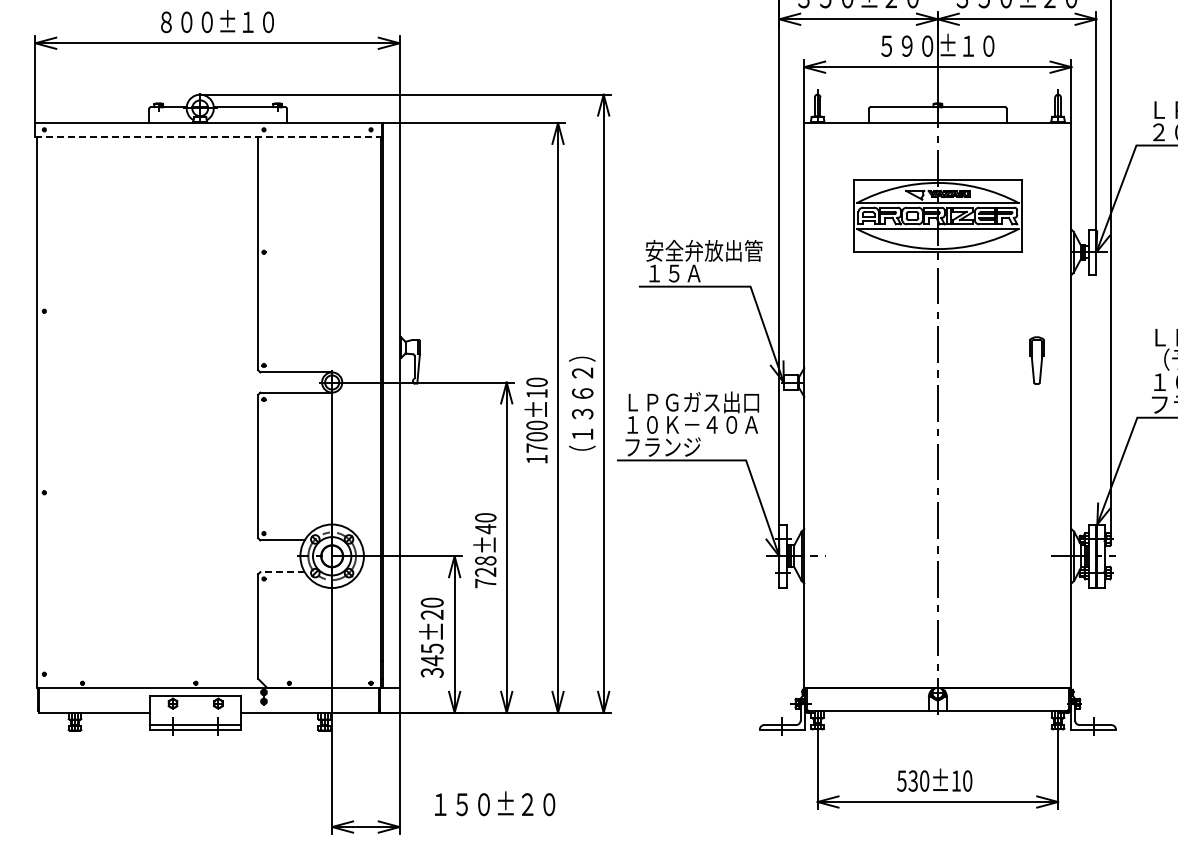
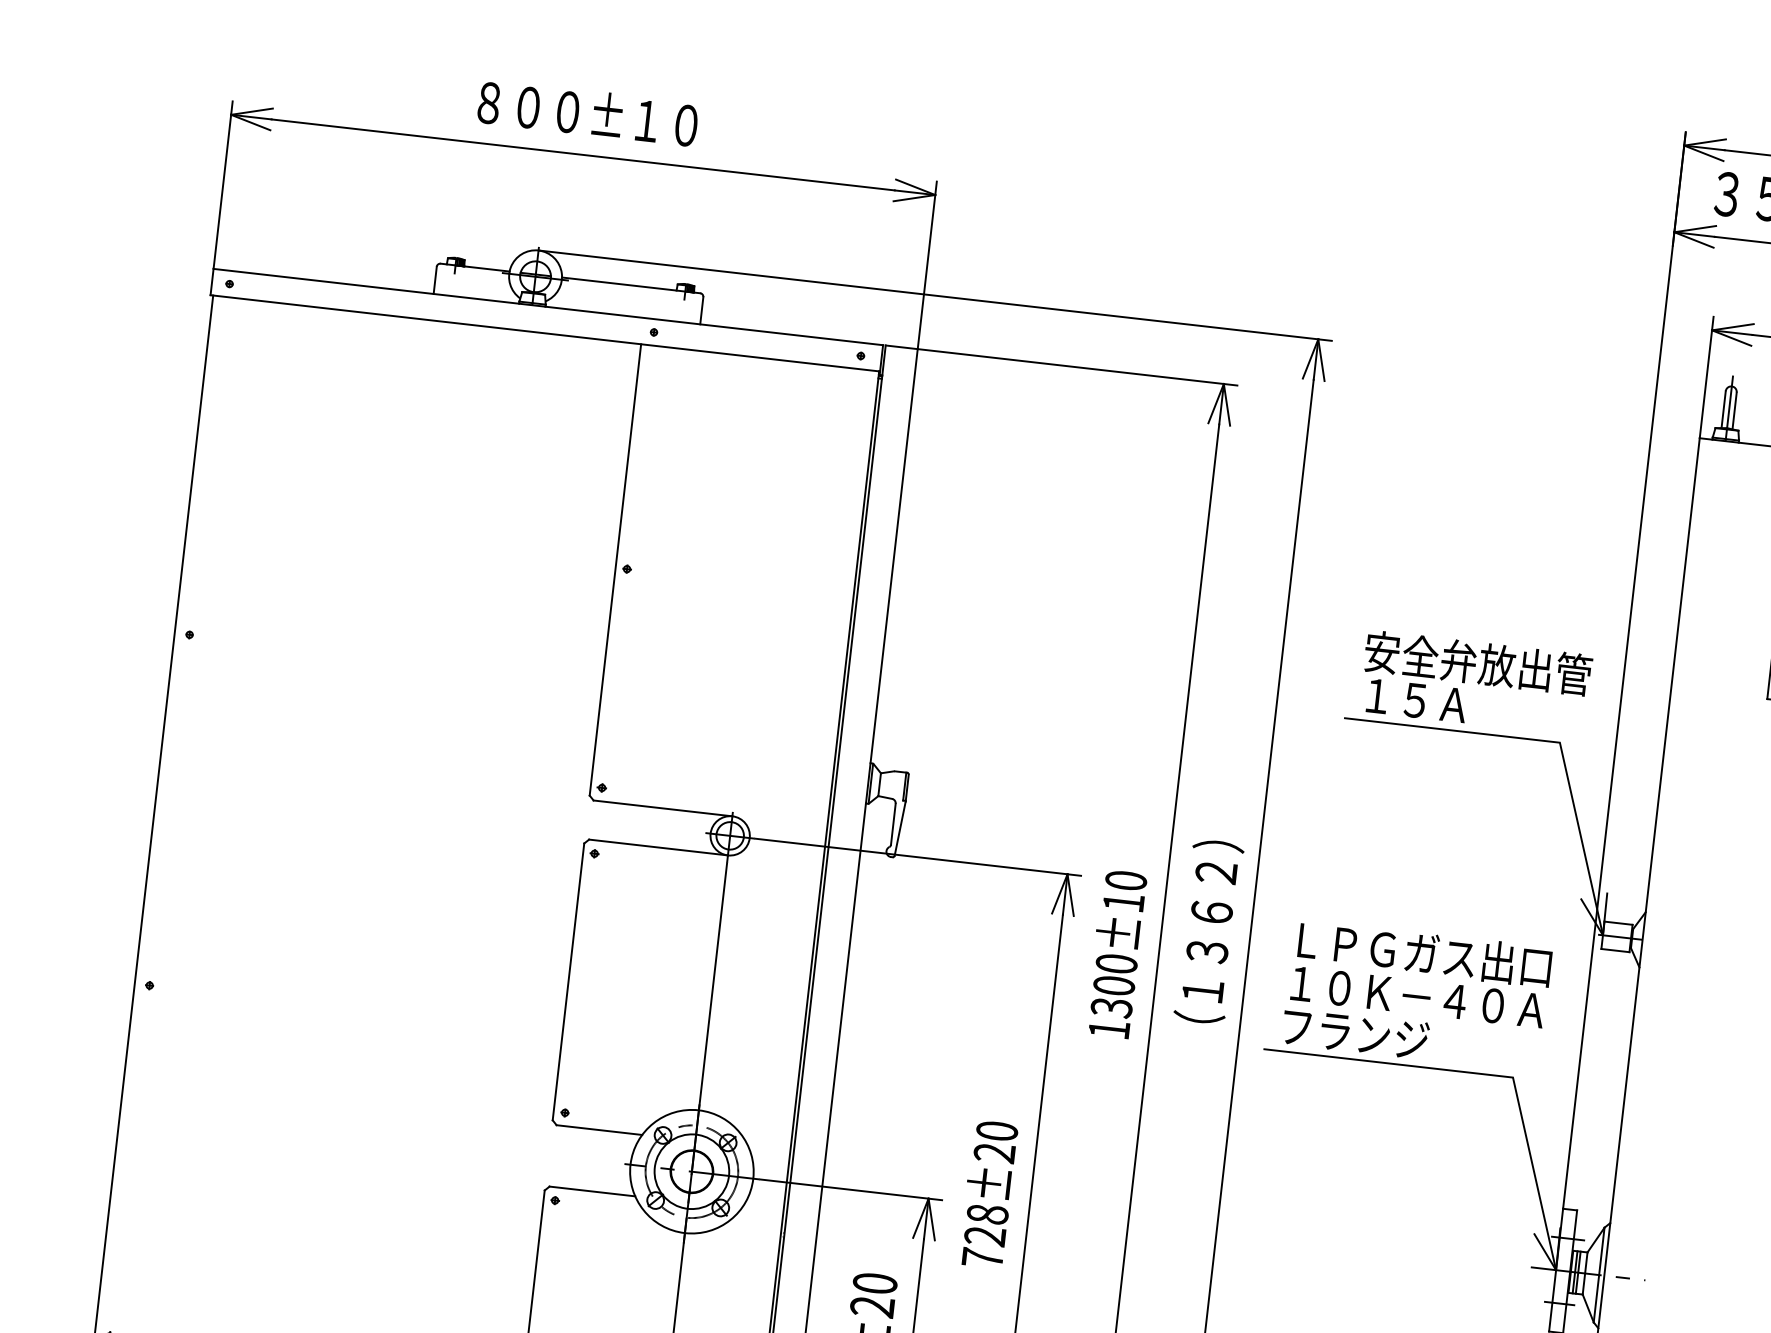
line: (209, 136) -> (547, 333), dashed -> solid
text: (536, 447) -> (1110, 1006), 1700±10 -> 1300±10
text: (485, 529) -> (994, 1153), 728±40 -> 728±20
line: (282, 572) -> (592, 1192), dashed -> solid

